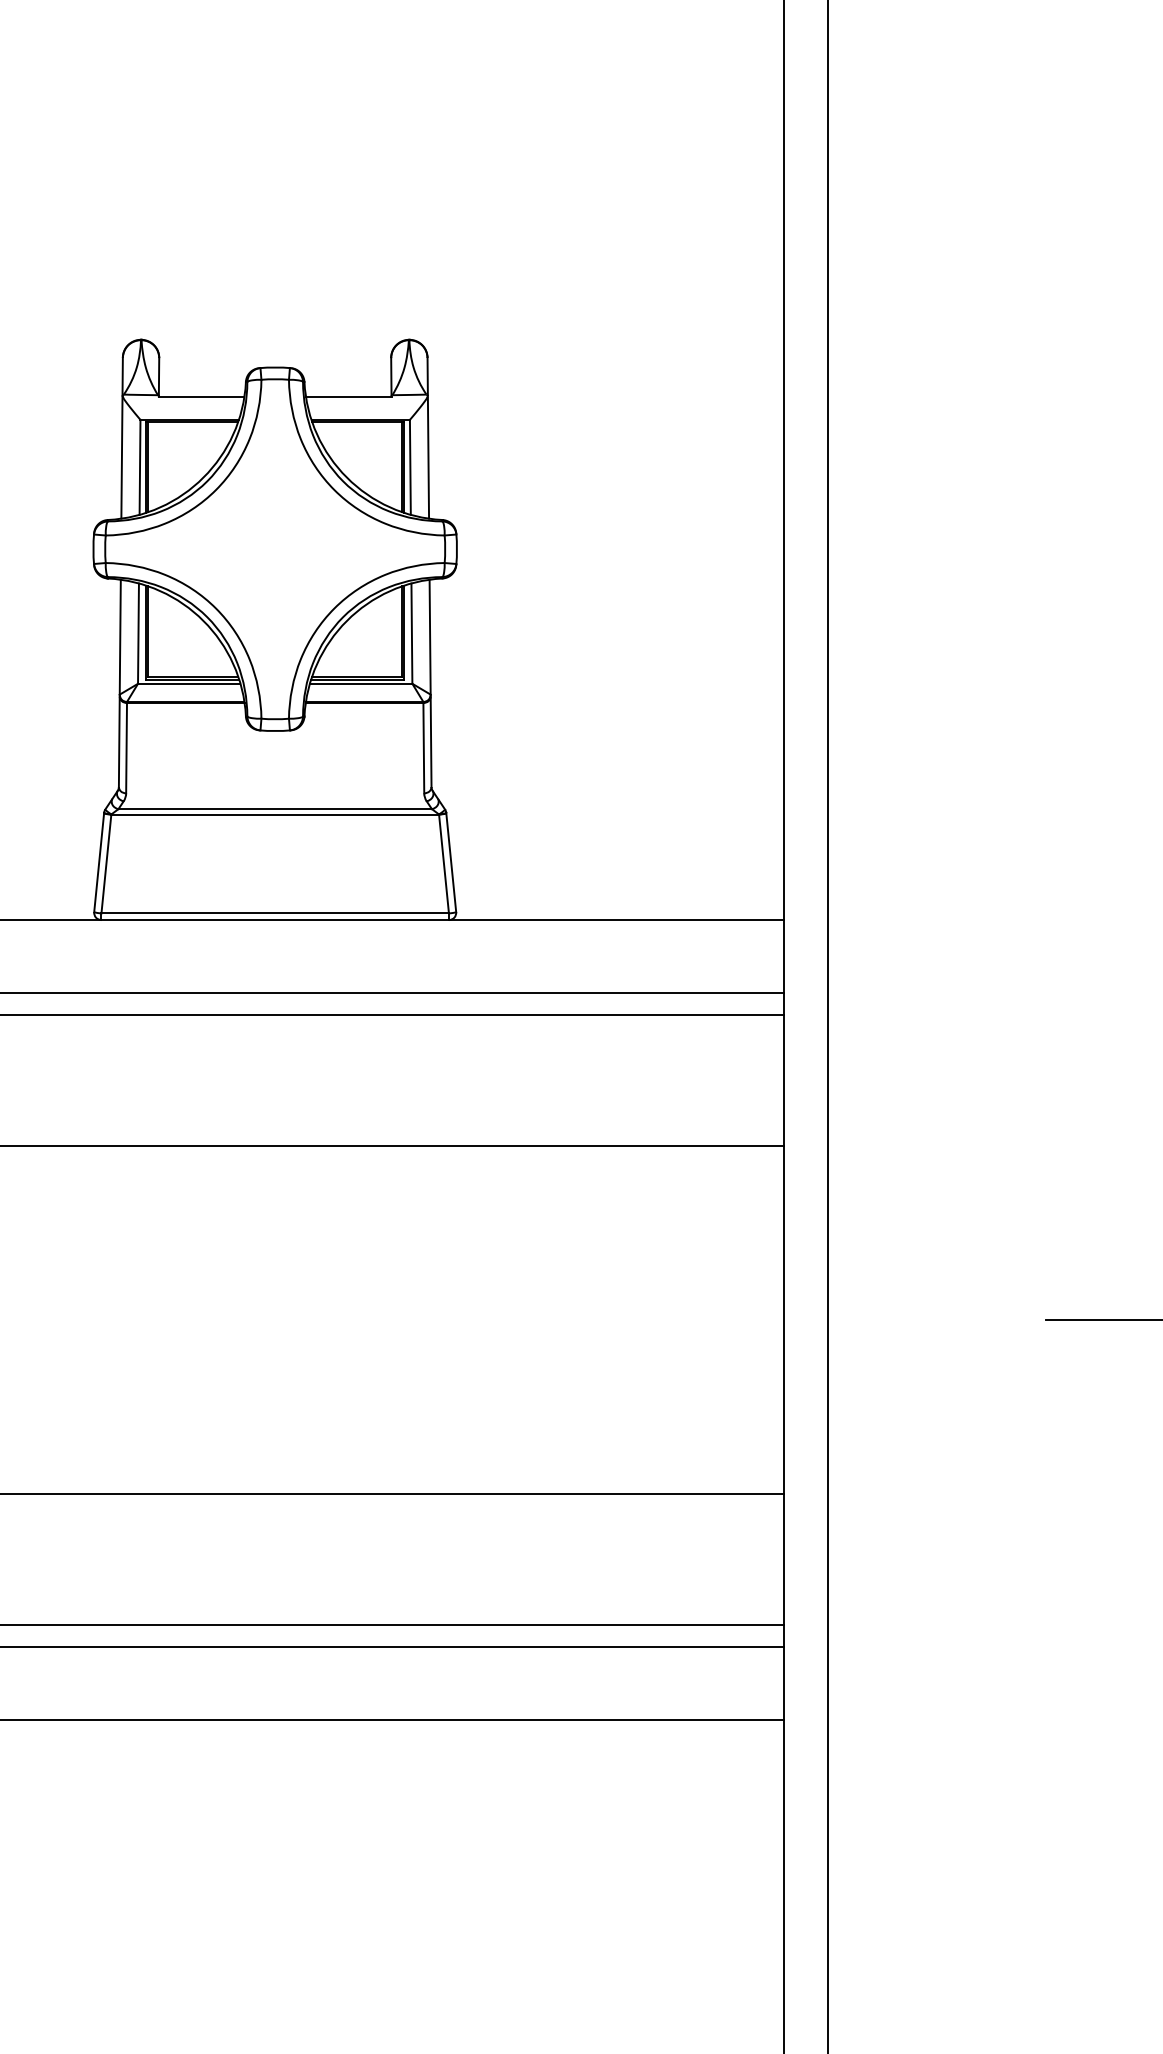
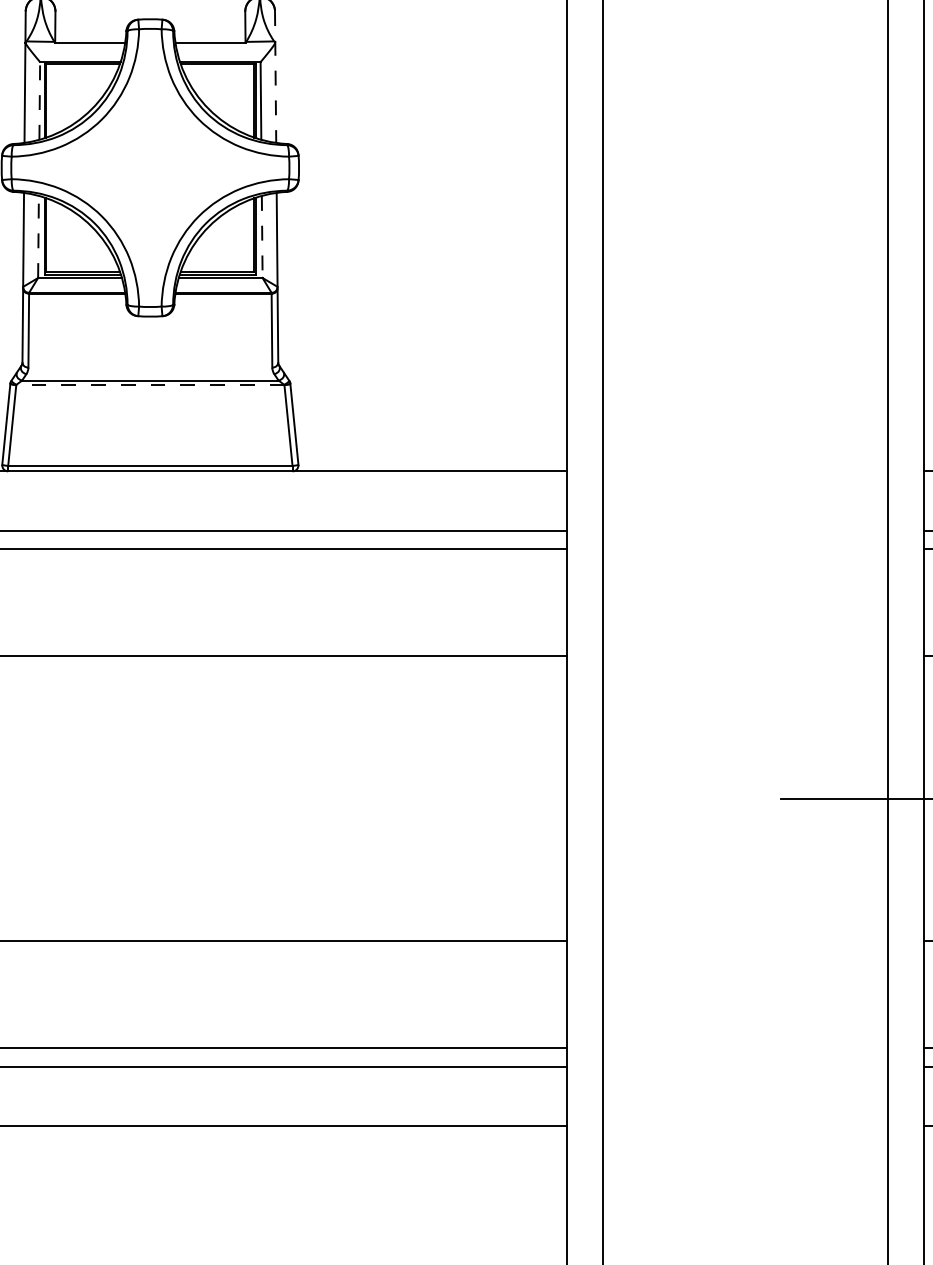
line: (428, 438) -> (275, 77), solid -> dashed
line: (140, 466) -> (40, 100), solid -> dashed
line: (138, 633) -> (38, 236), solid -> dashed
line: (411, 634) -> (261, 237), solid -> dashed
line: (275, 814) -> (150, 384), solid -> dashed

